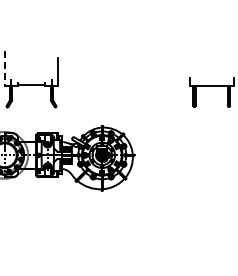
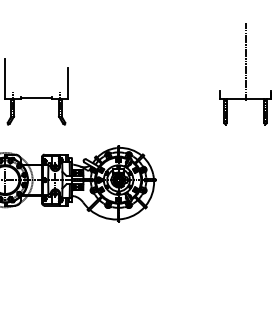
line: (211, 52) -> (245, 60), added
line: (4, 68) -> (5, 79), dashed -> solid

